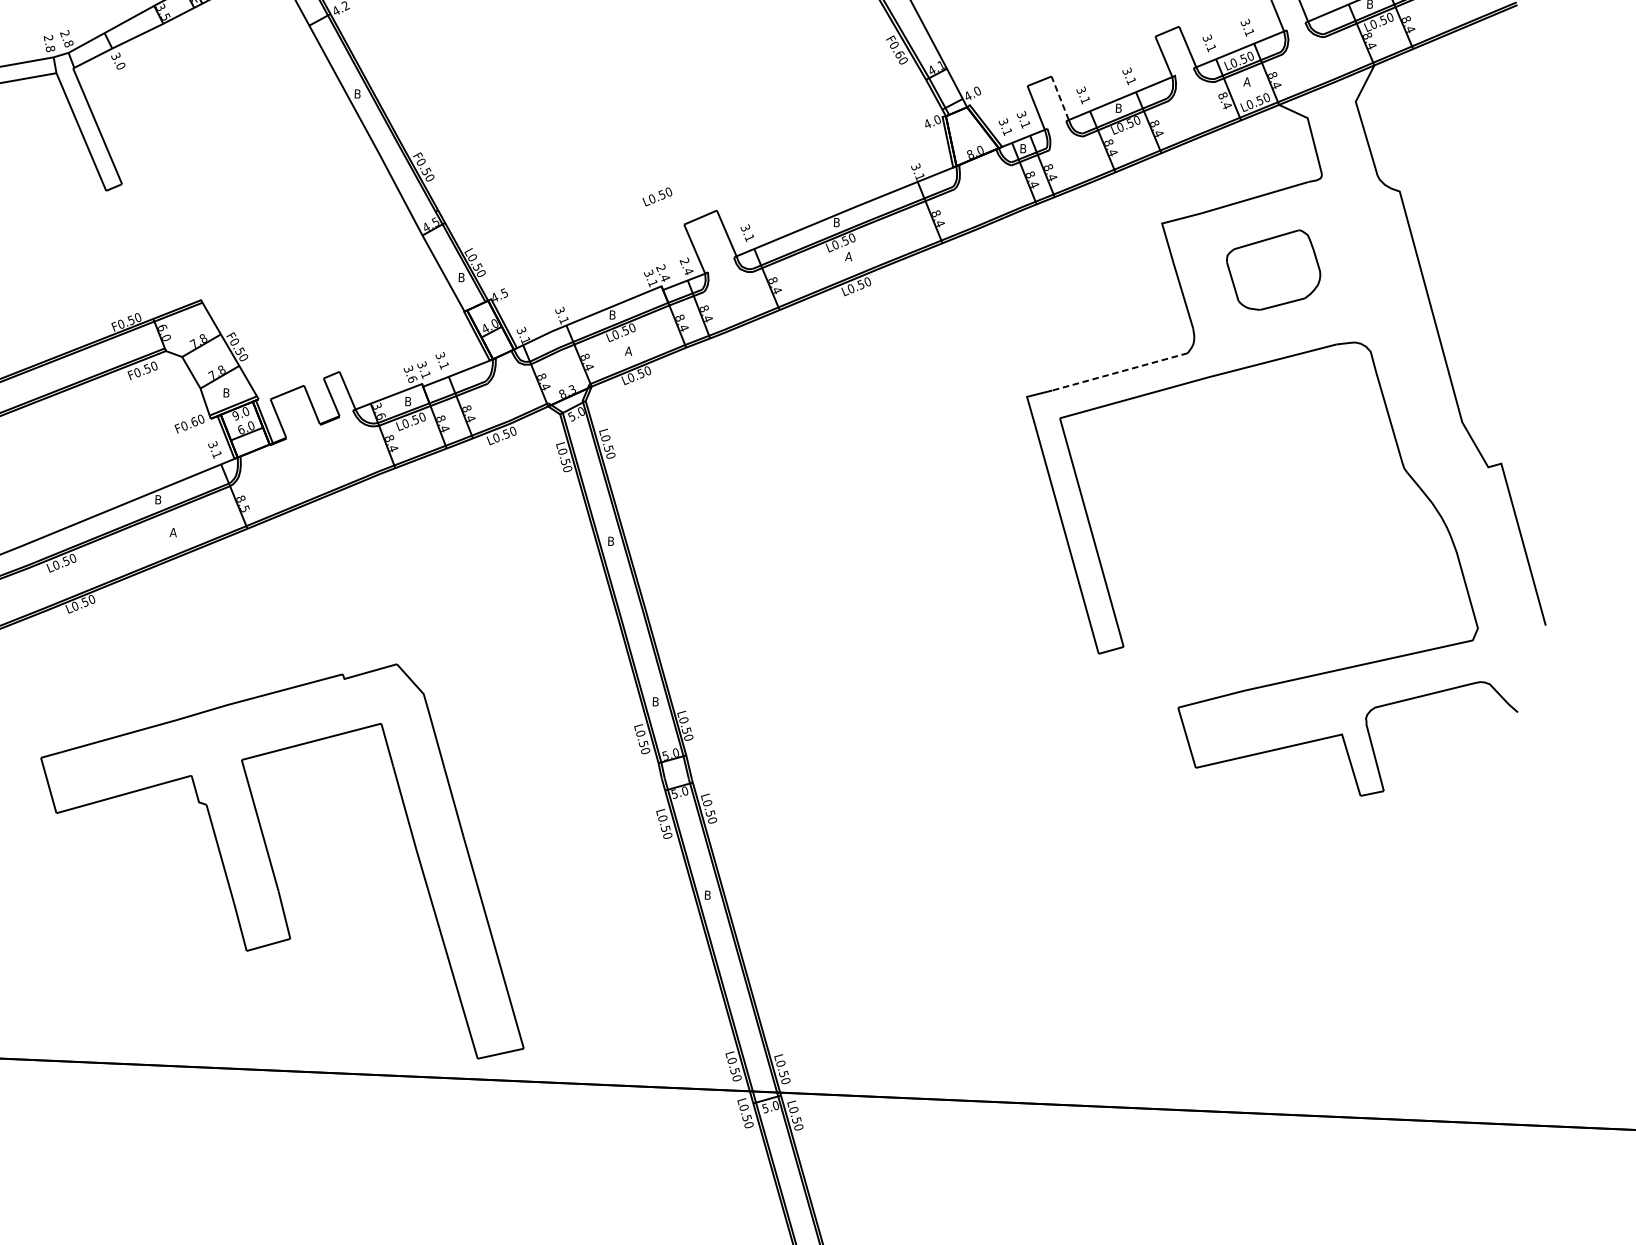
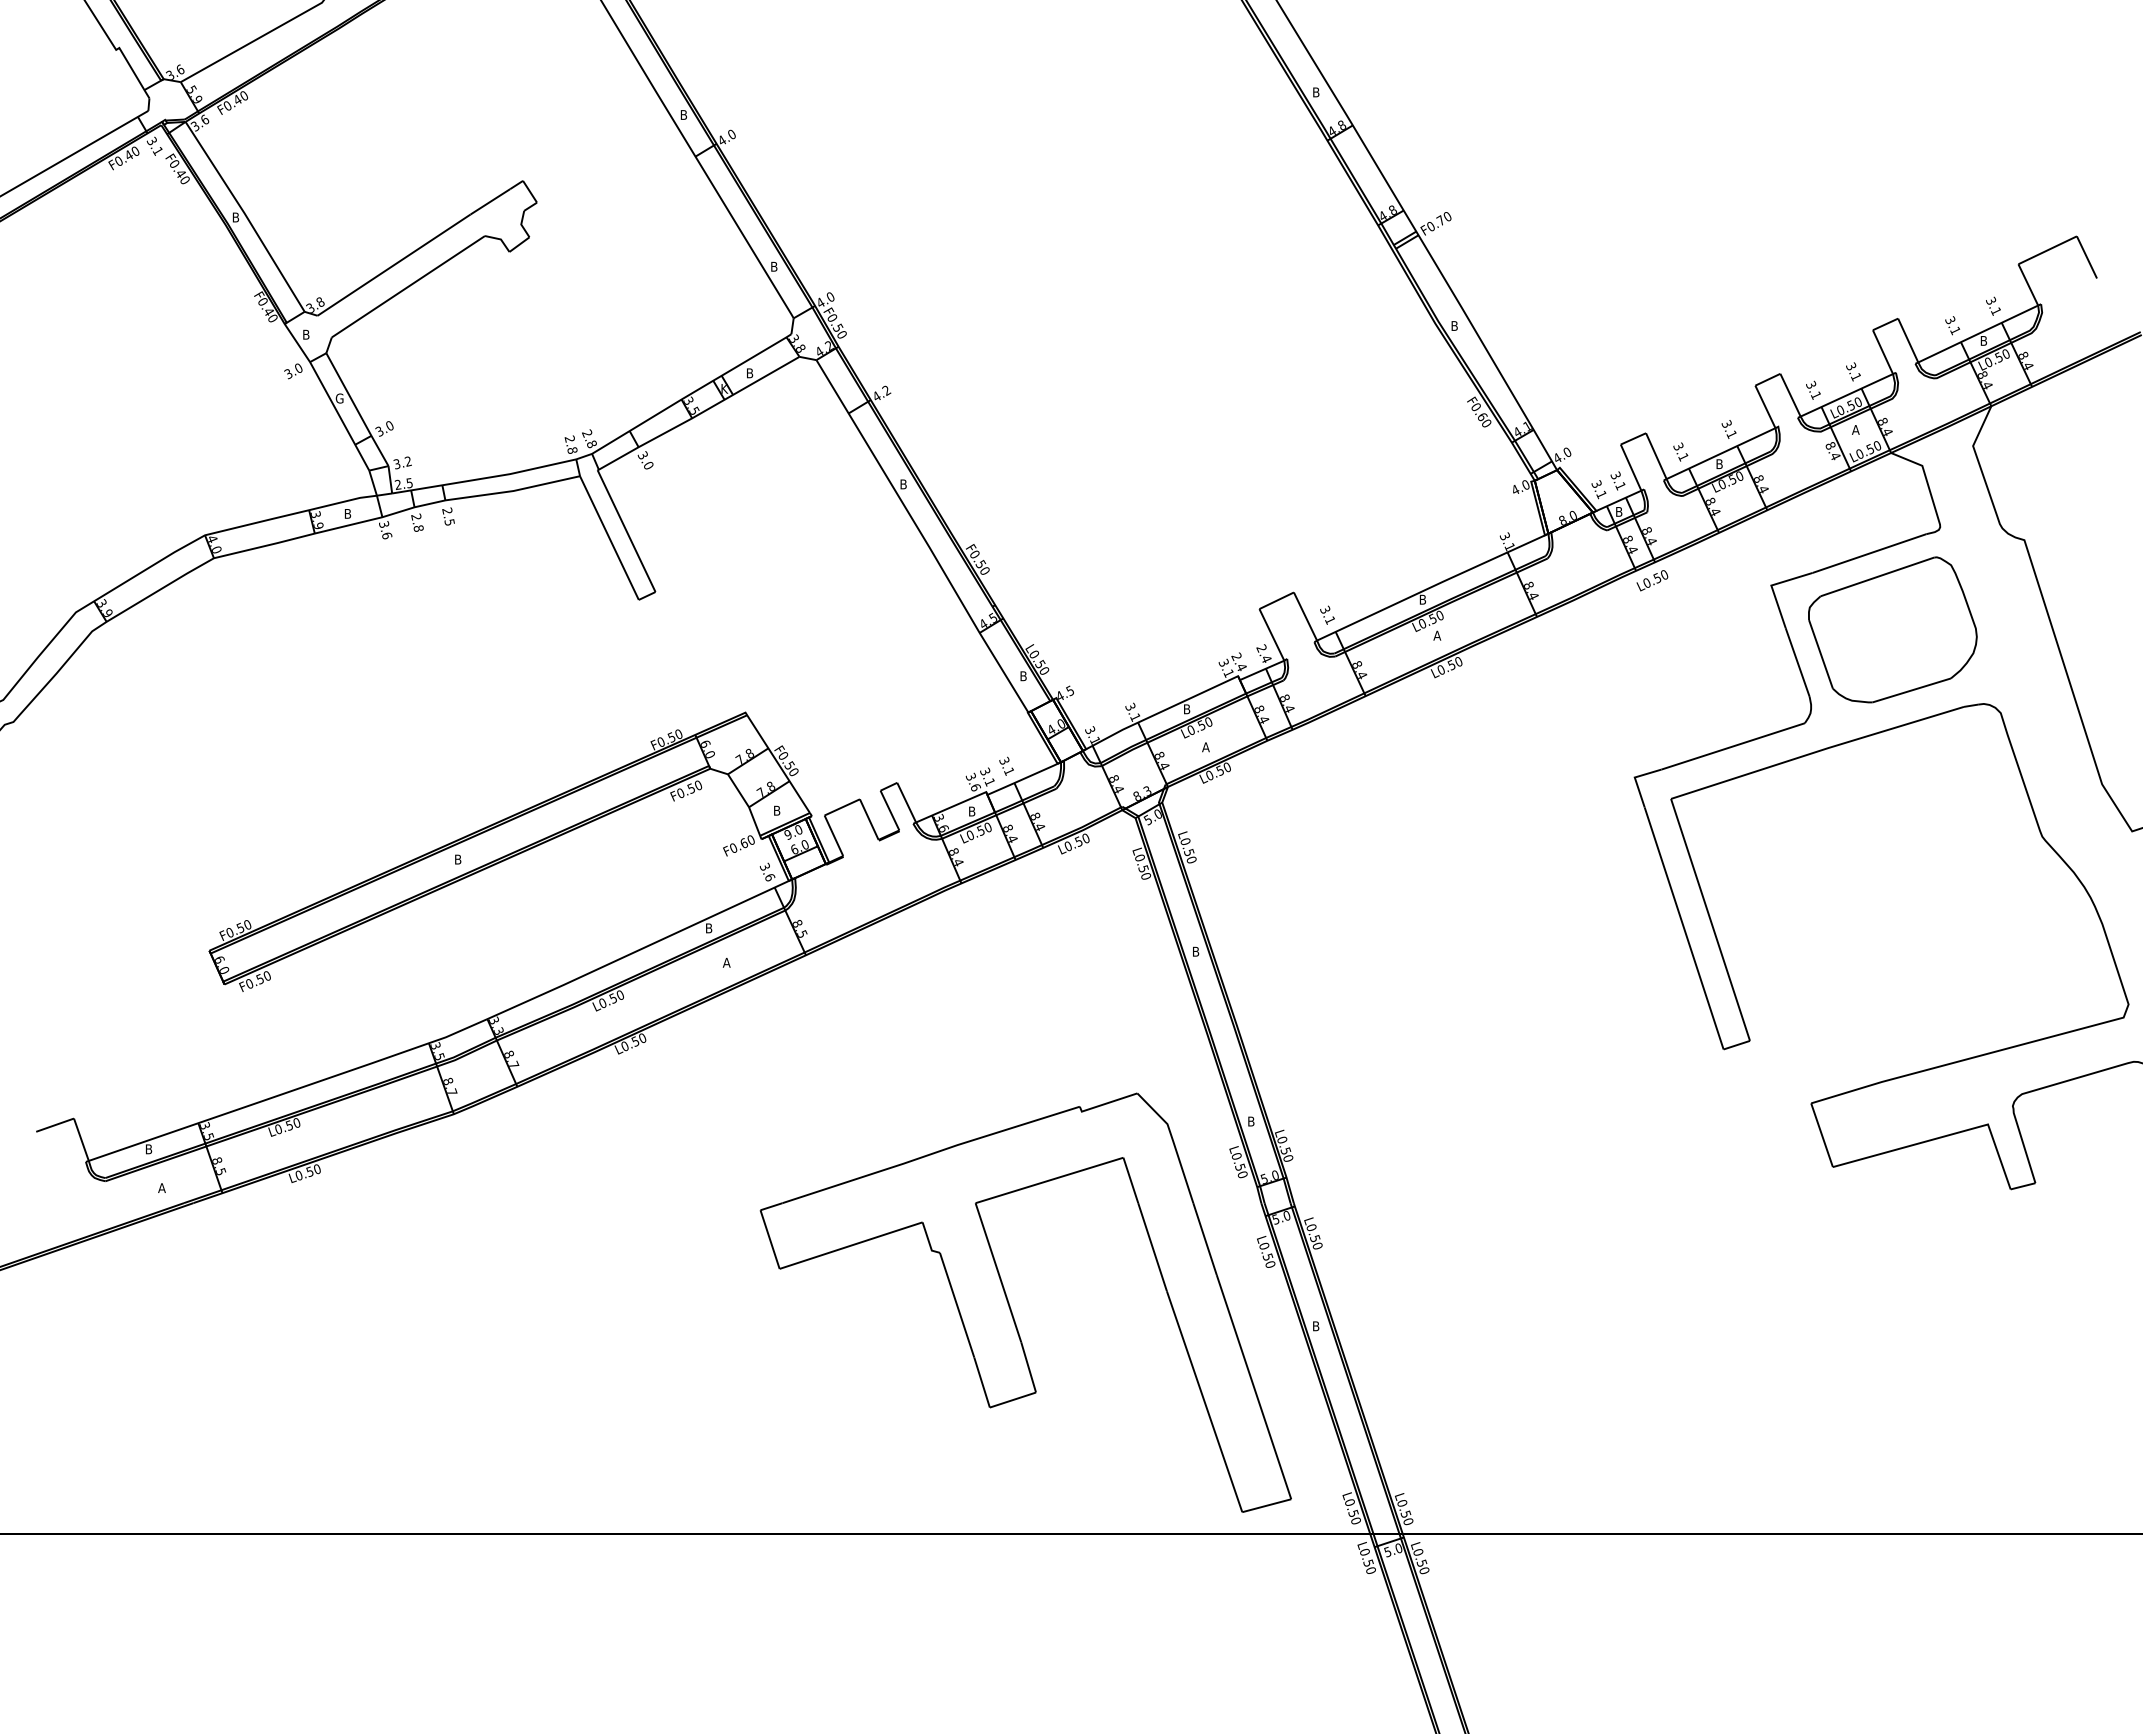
line: (1060, 97) -> (1656, 455), dashed -> solid
text: (657, 196) -> (1652, 580), moved
part: (1273, 269) -> (1892, 629), size x1.67
line: (1119, 371) -> (1732, 746), dashed -> solid
text: (216, 454) -> (769, 877), 3.1 -> 3.6
part: (270, 859) -> (1011, 1308), moved

